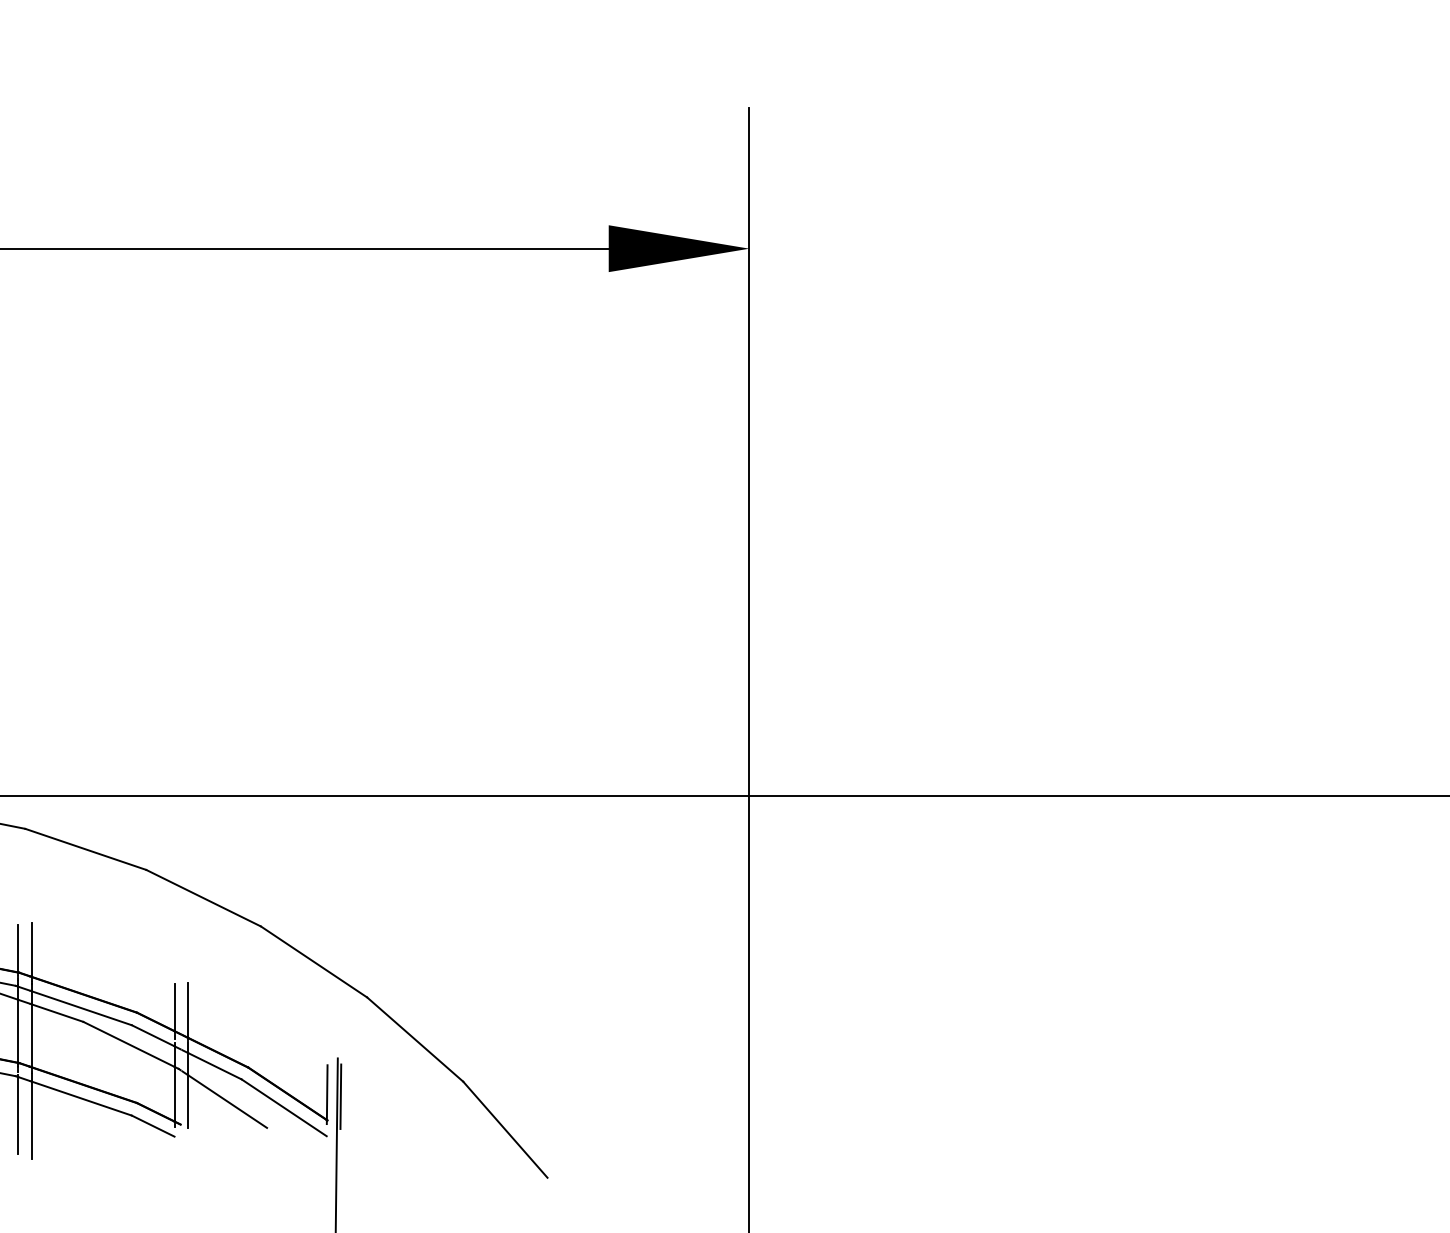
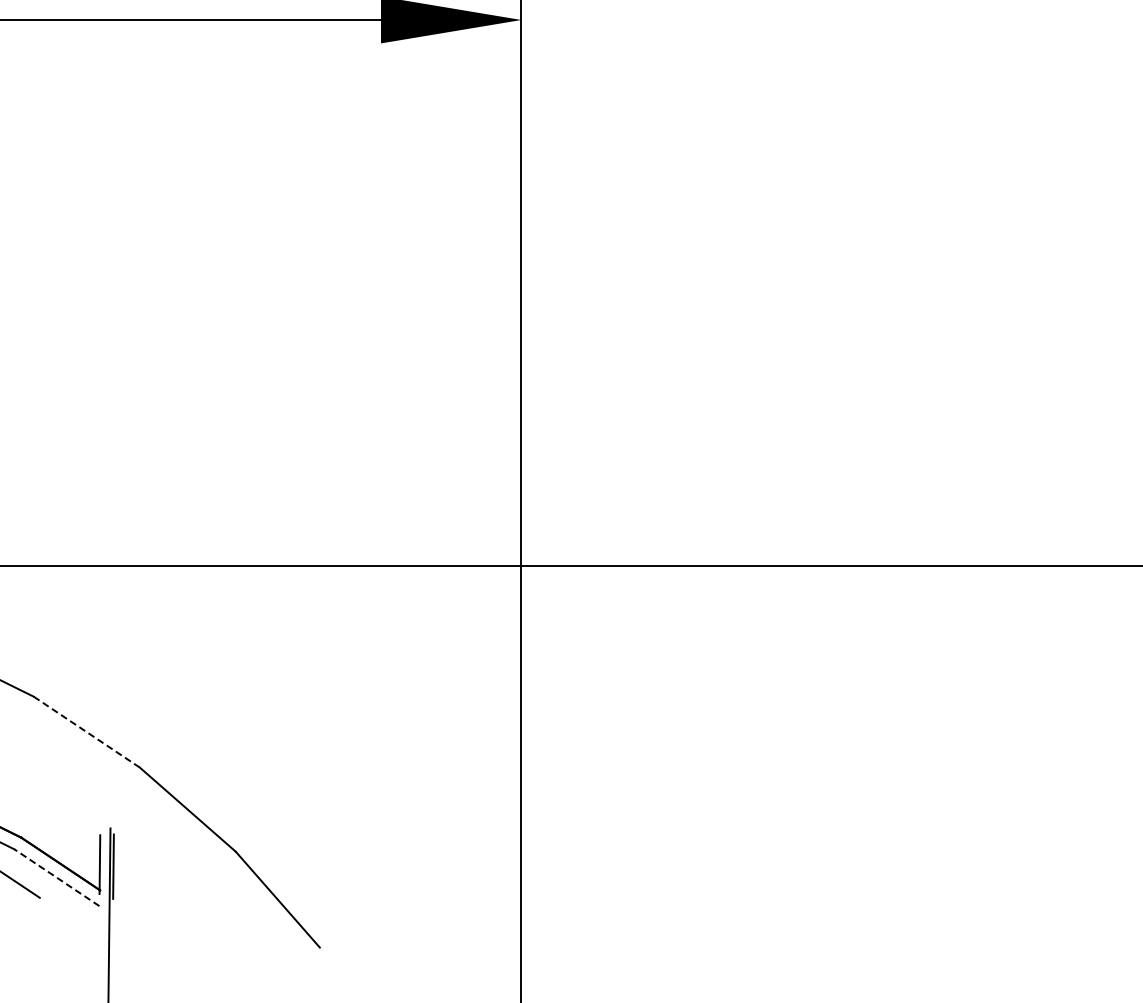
line: (314, 961) -> (87, 731), solid -> dashed
line: (283, 1107) -> (56, 877), solid -> dashed

